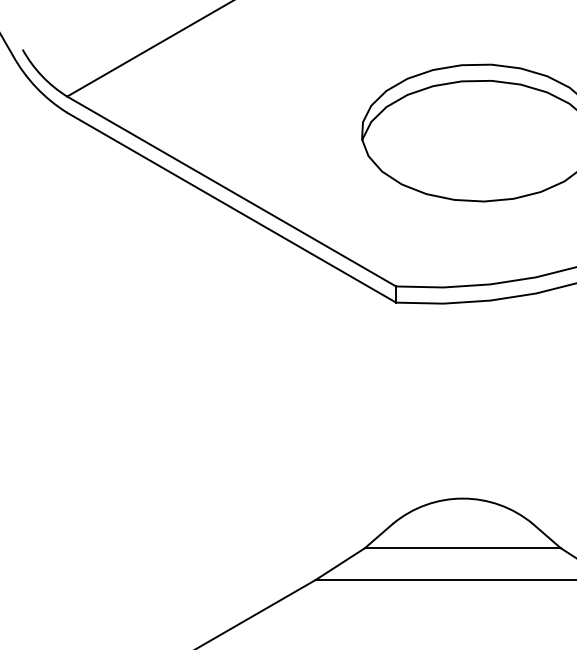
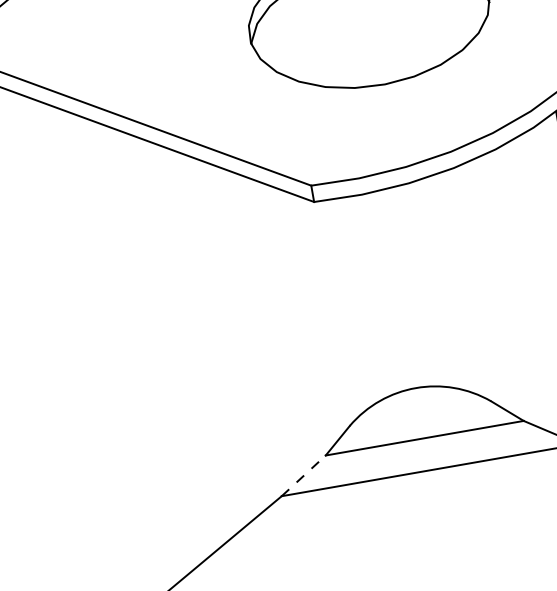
line: (340, 563) -> (303, 475), solid -> dashed

